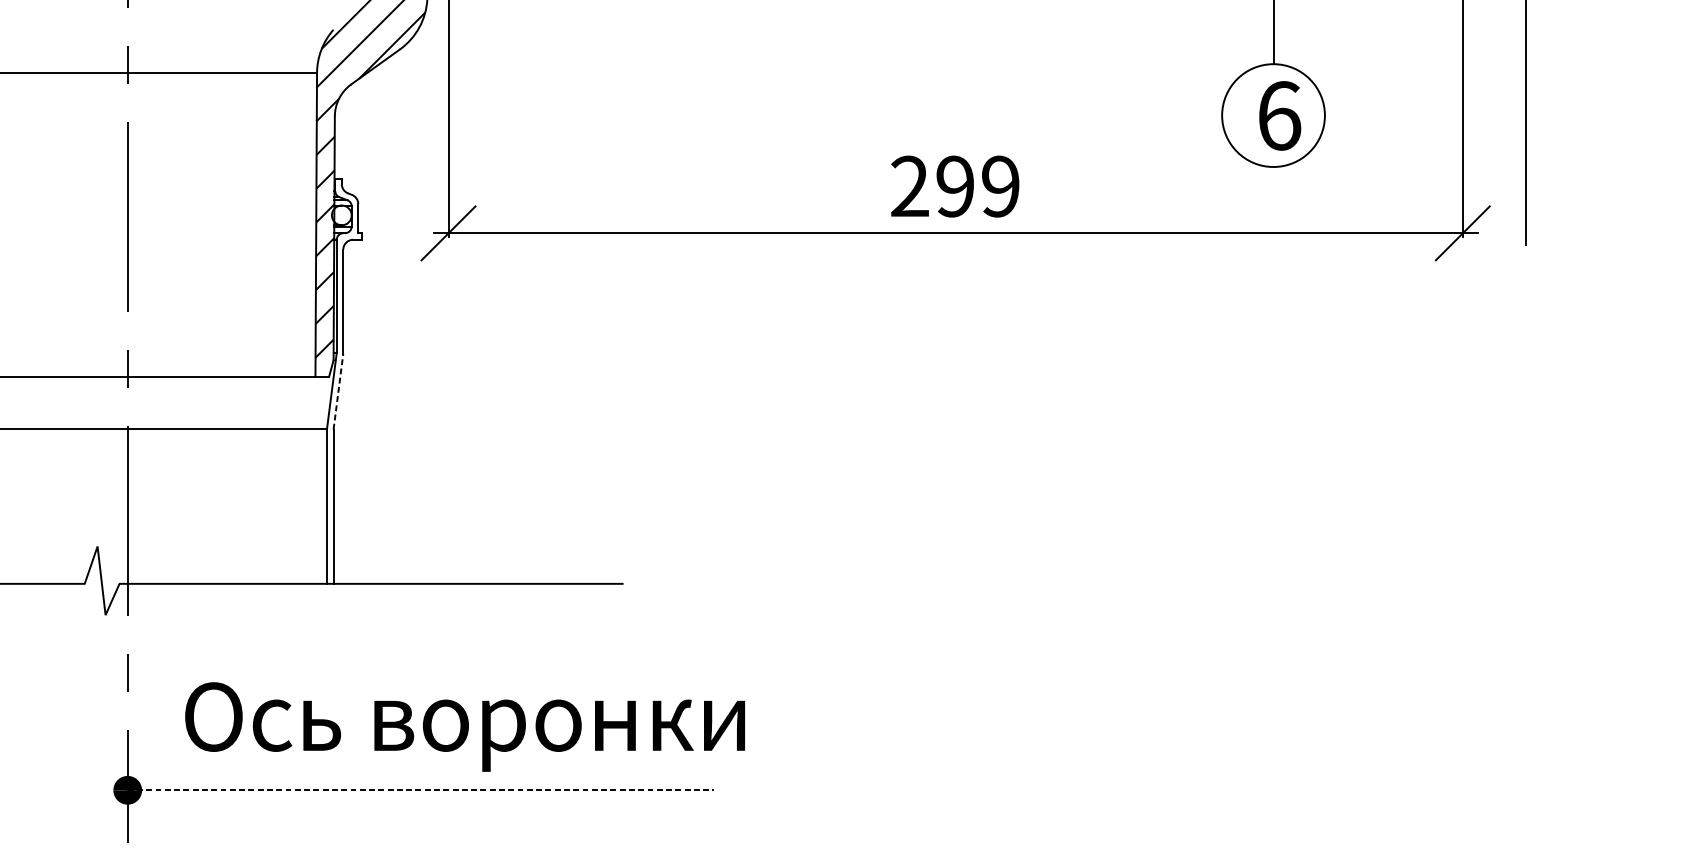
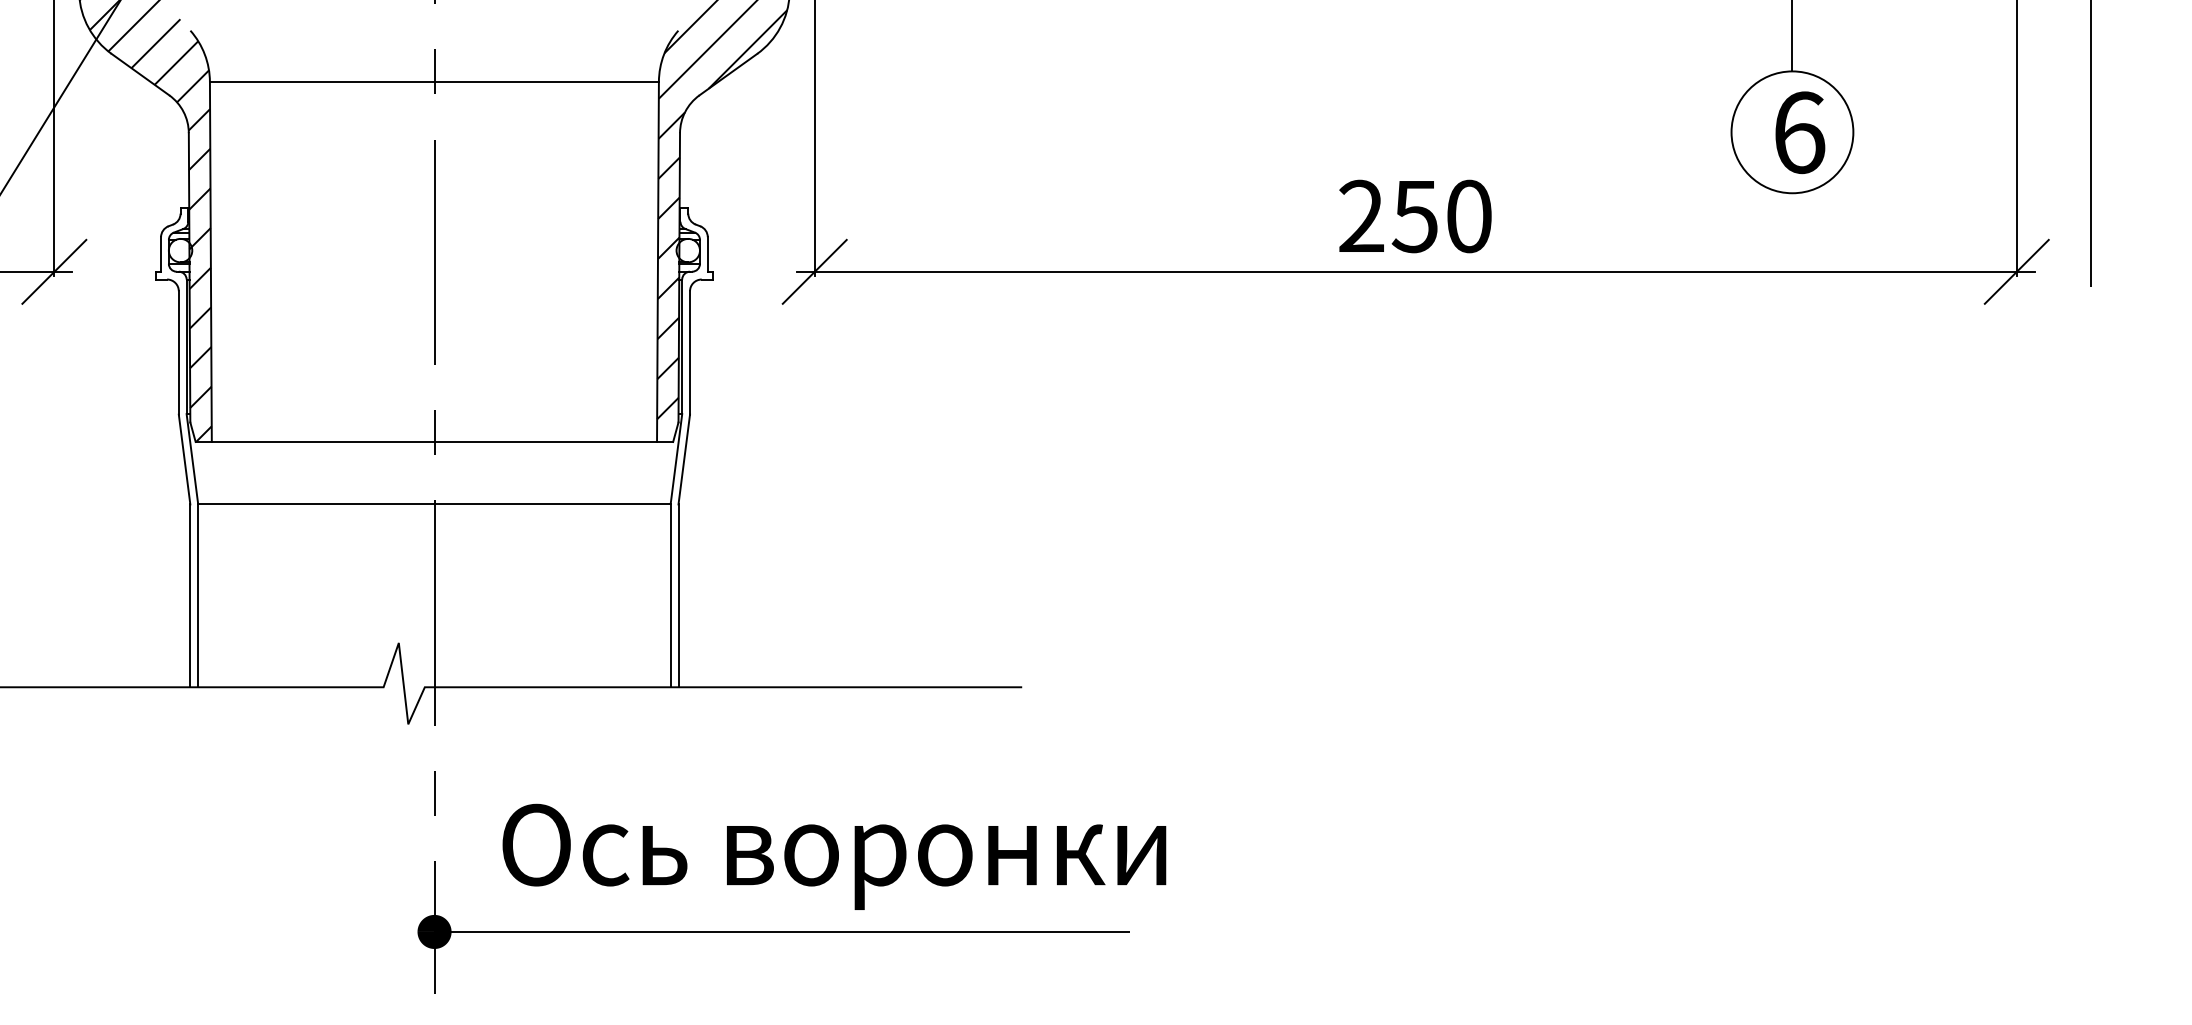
text: (977, 186) -> (1441, 216), 299 -> 250
line: (338, 391) -> (684, 459), dashed -> solid
line: (421, 789) -> (782, 931), dashed -> solid

